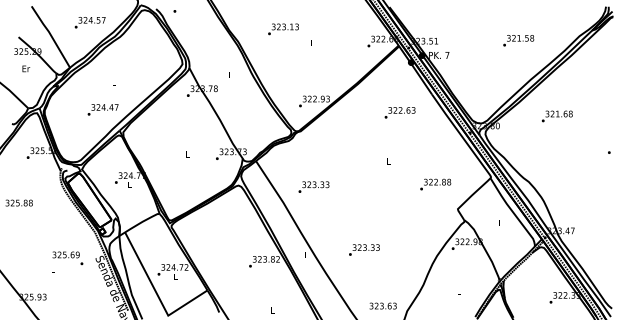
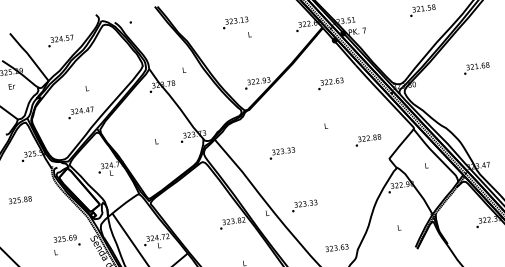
text: (283, 29) -> (235, 23), moved
text: (557, 116) -> (476, 68), moved
text: (313, 186) -> (281, 152), moved
text: (364, 249) -> (304, 205), moved

